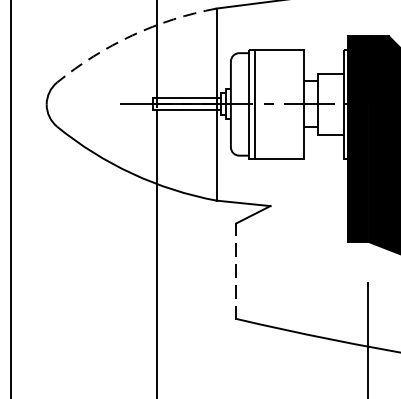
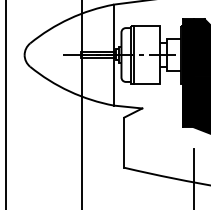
arc: (132, 34) -> (69, 18), dashed -> solid
line: (236, 270) -> (124, 142), dashed -> solid

